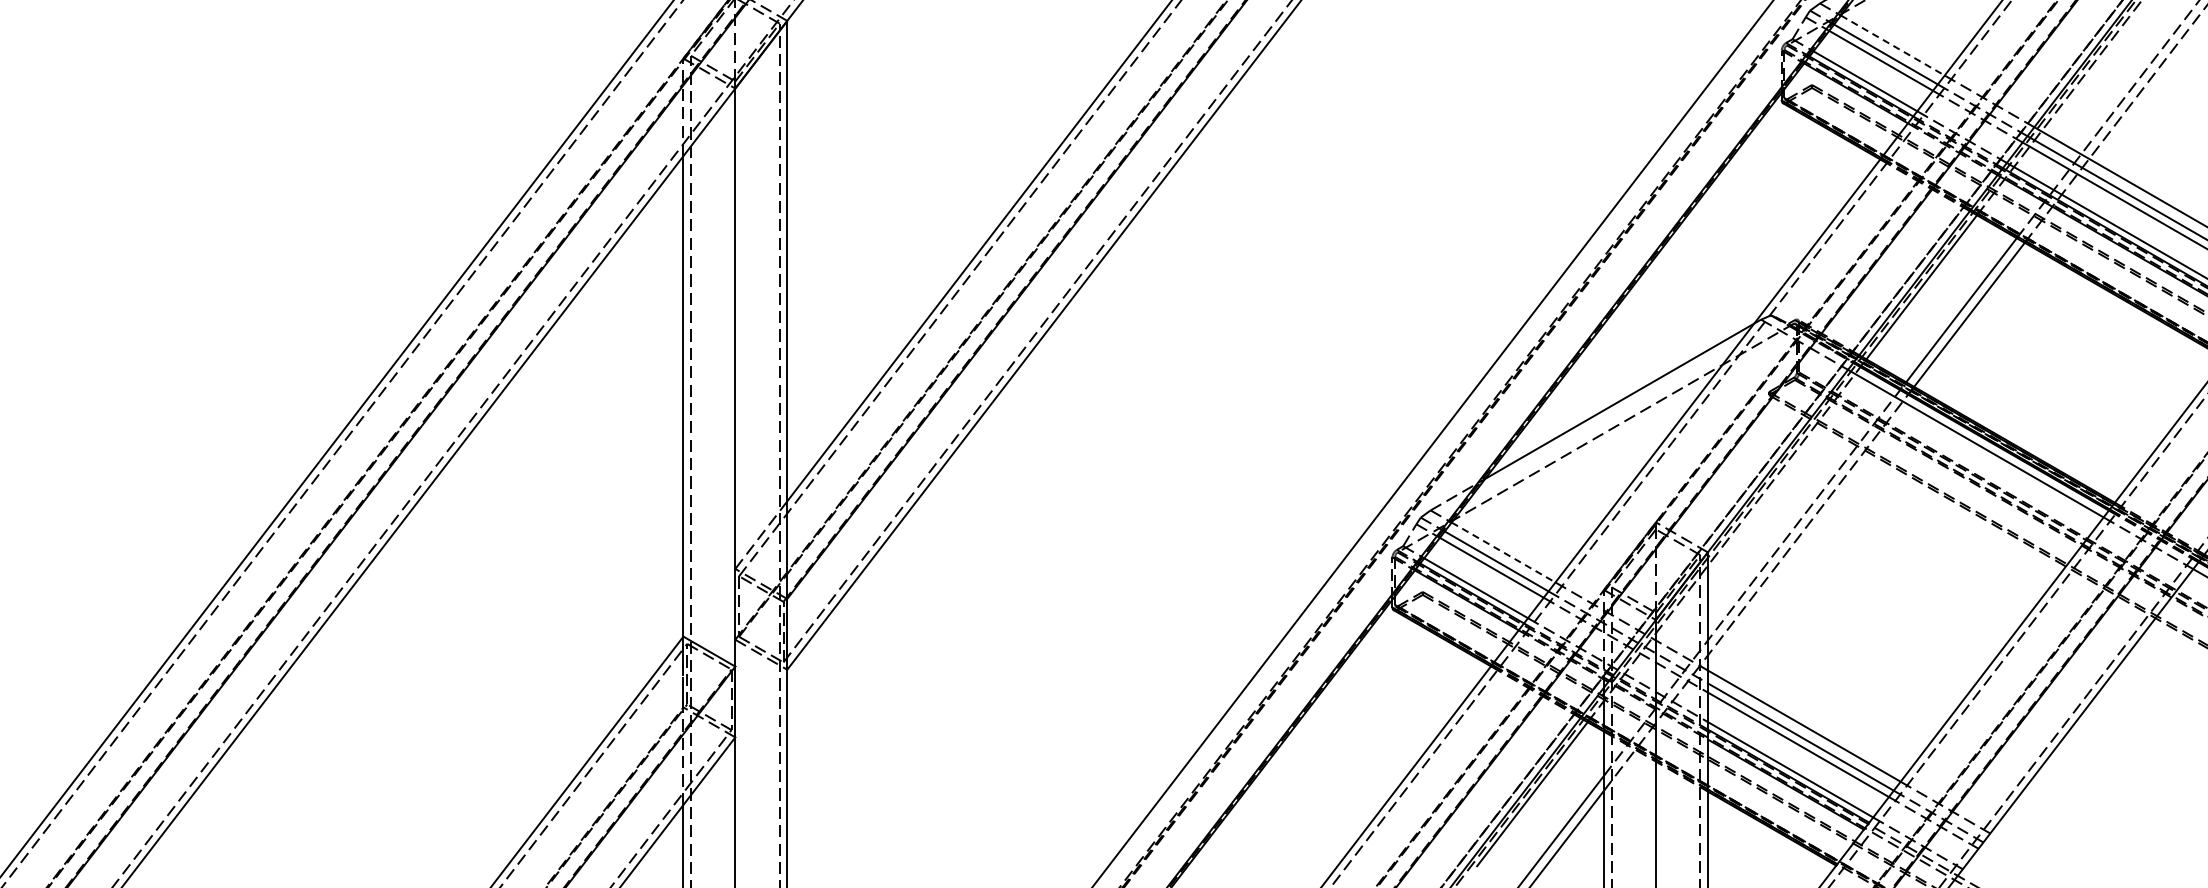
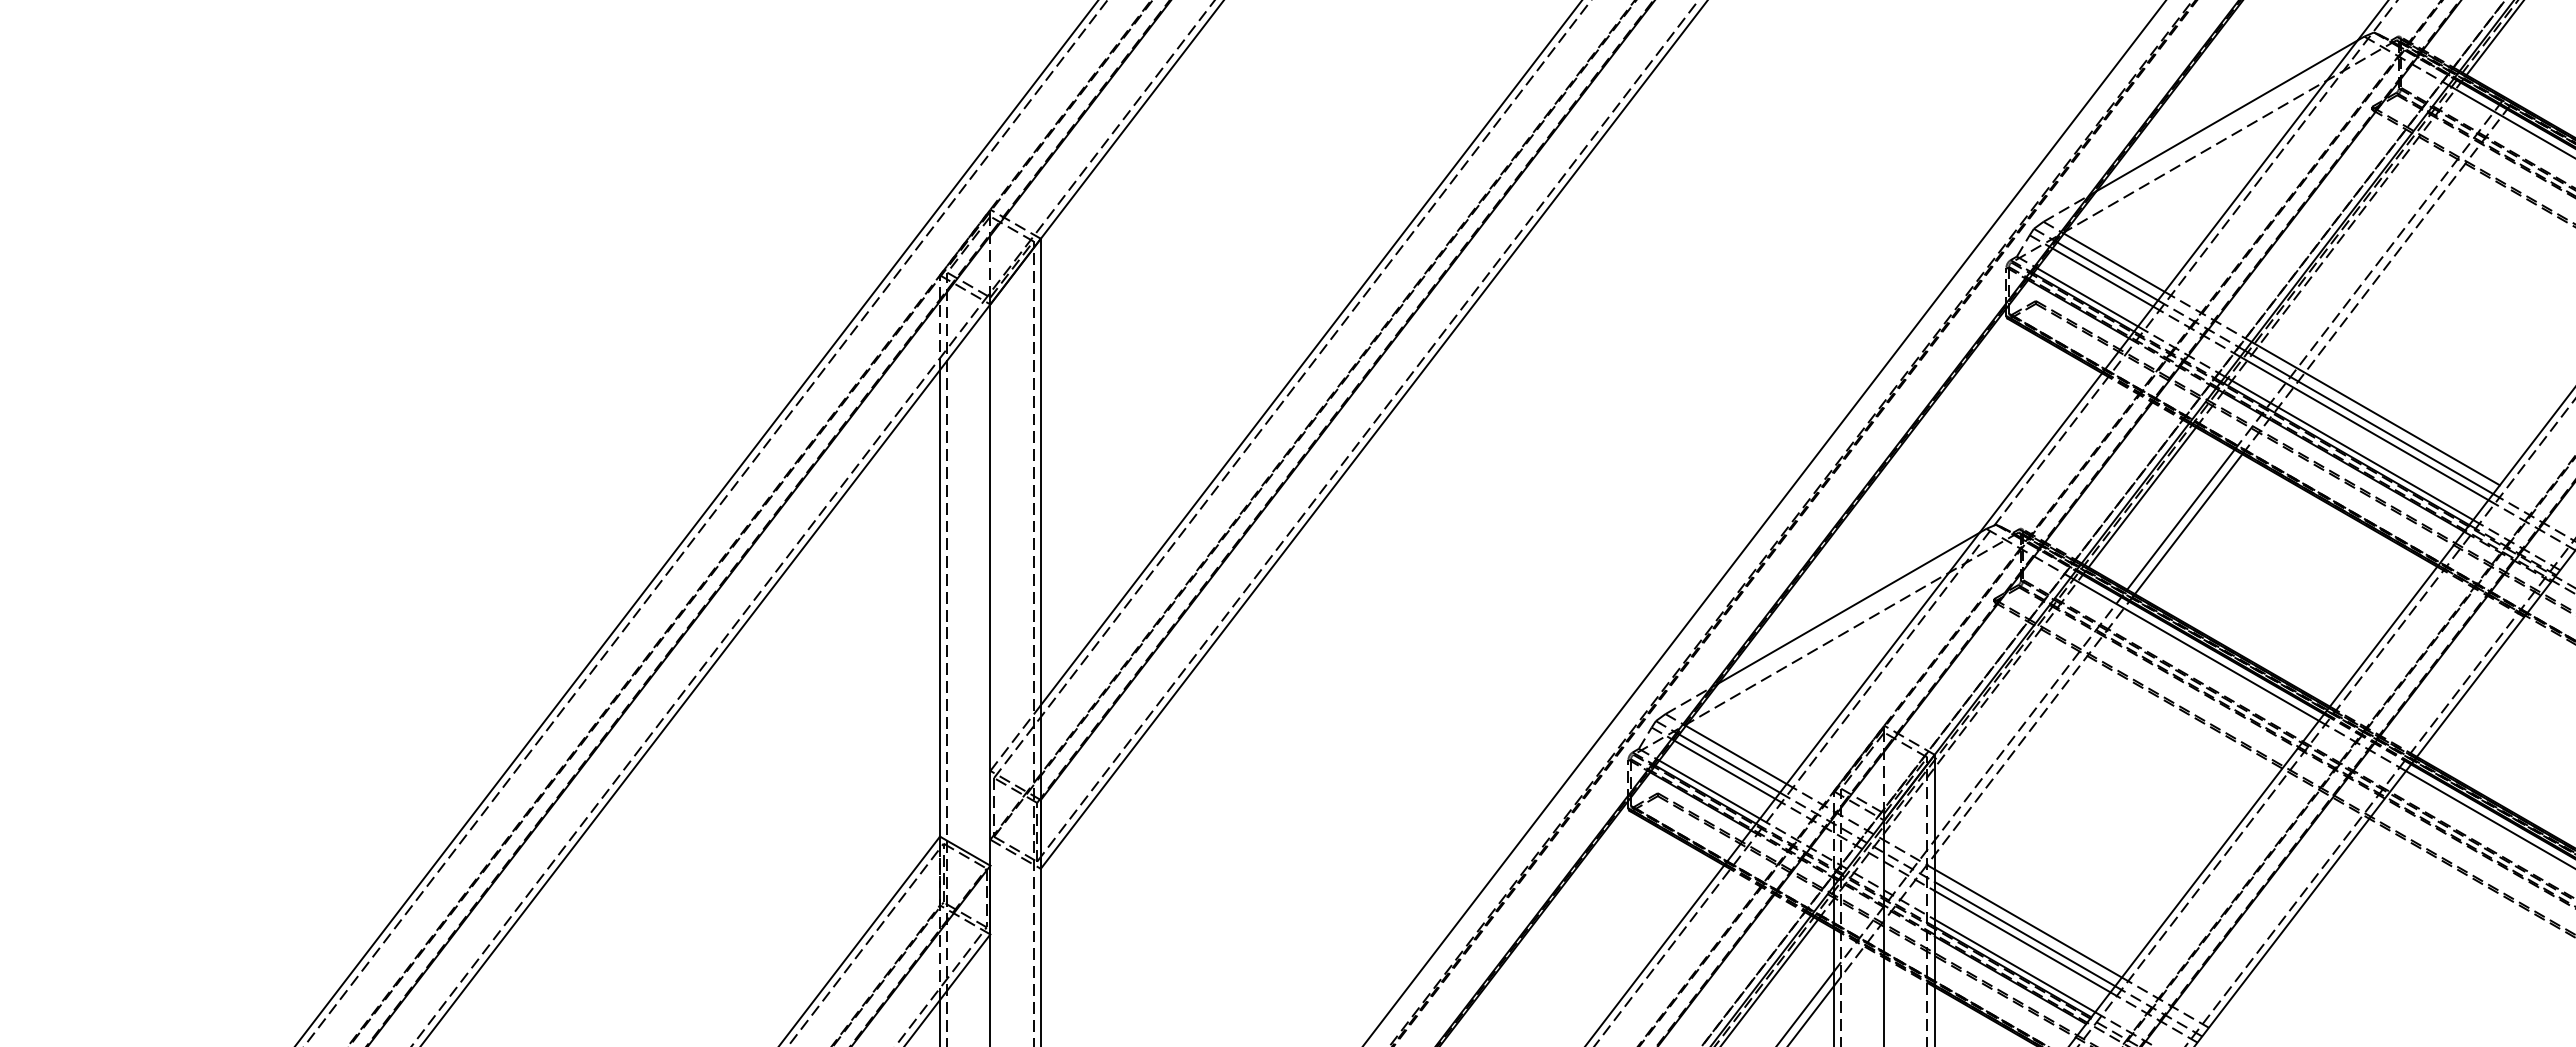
line: (1893, 45) -> (2114, 262), dashed -> solid
line: (1503, 553) -> (1736, 755), dashed -> solid

